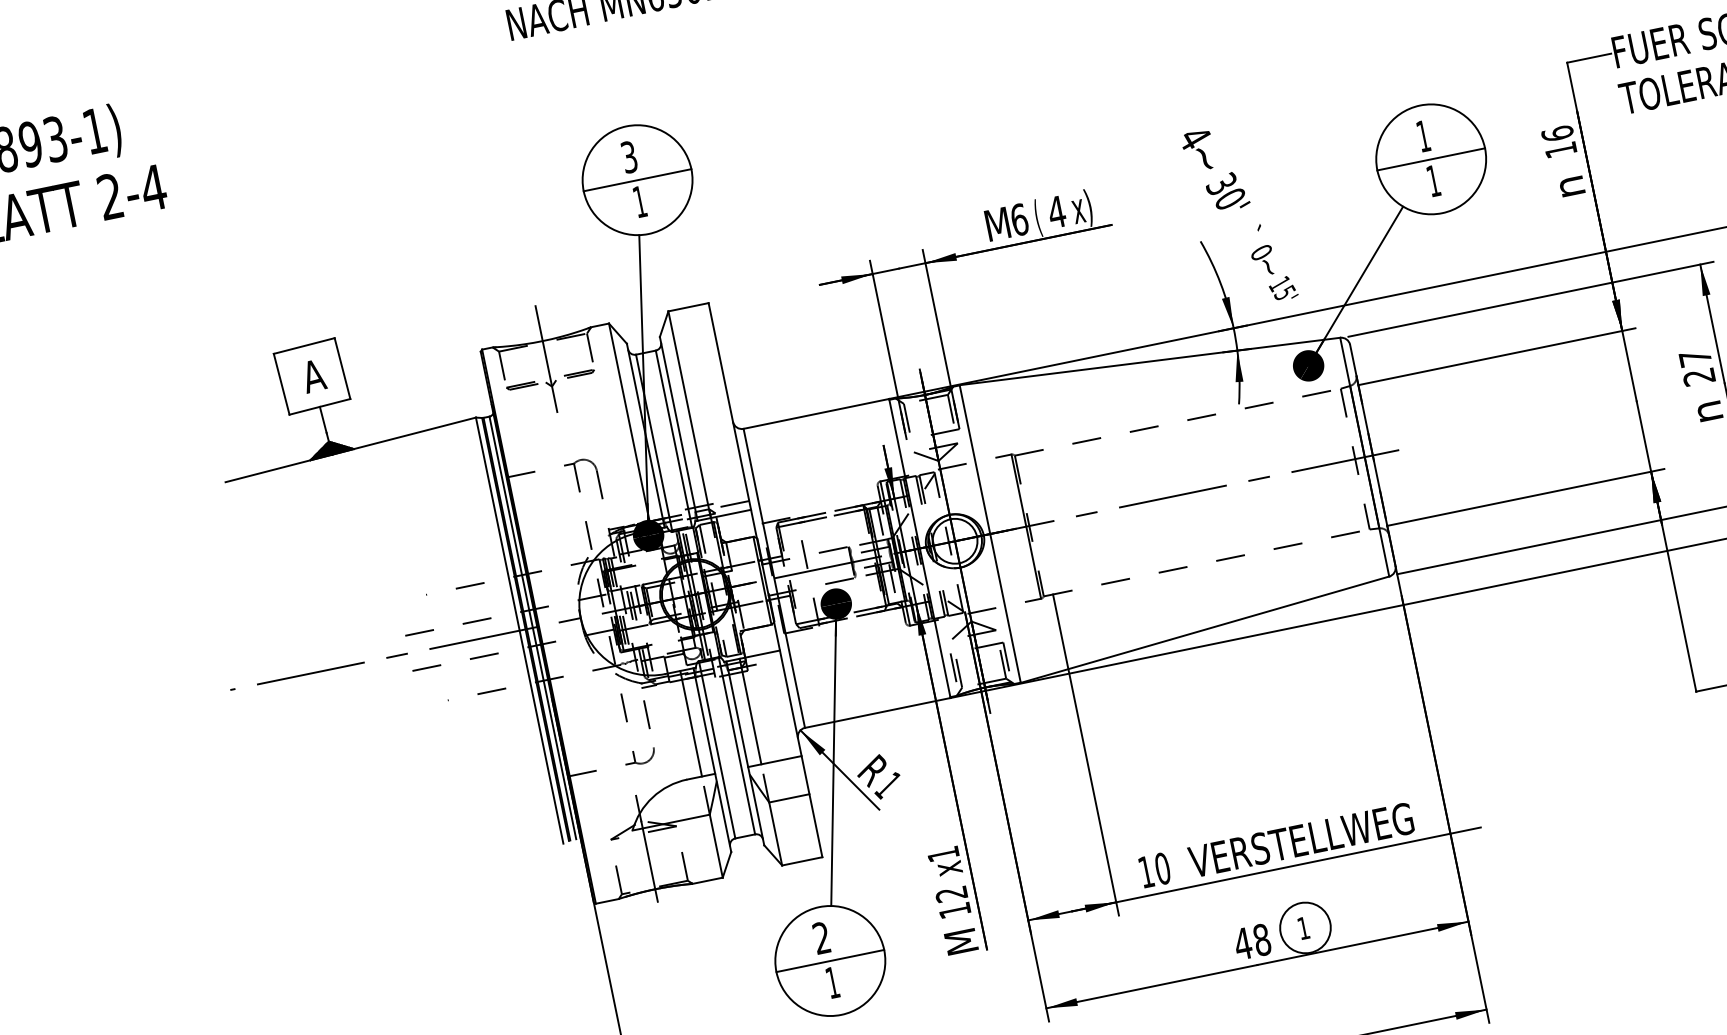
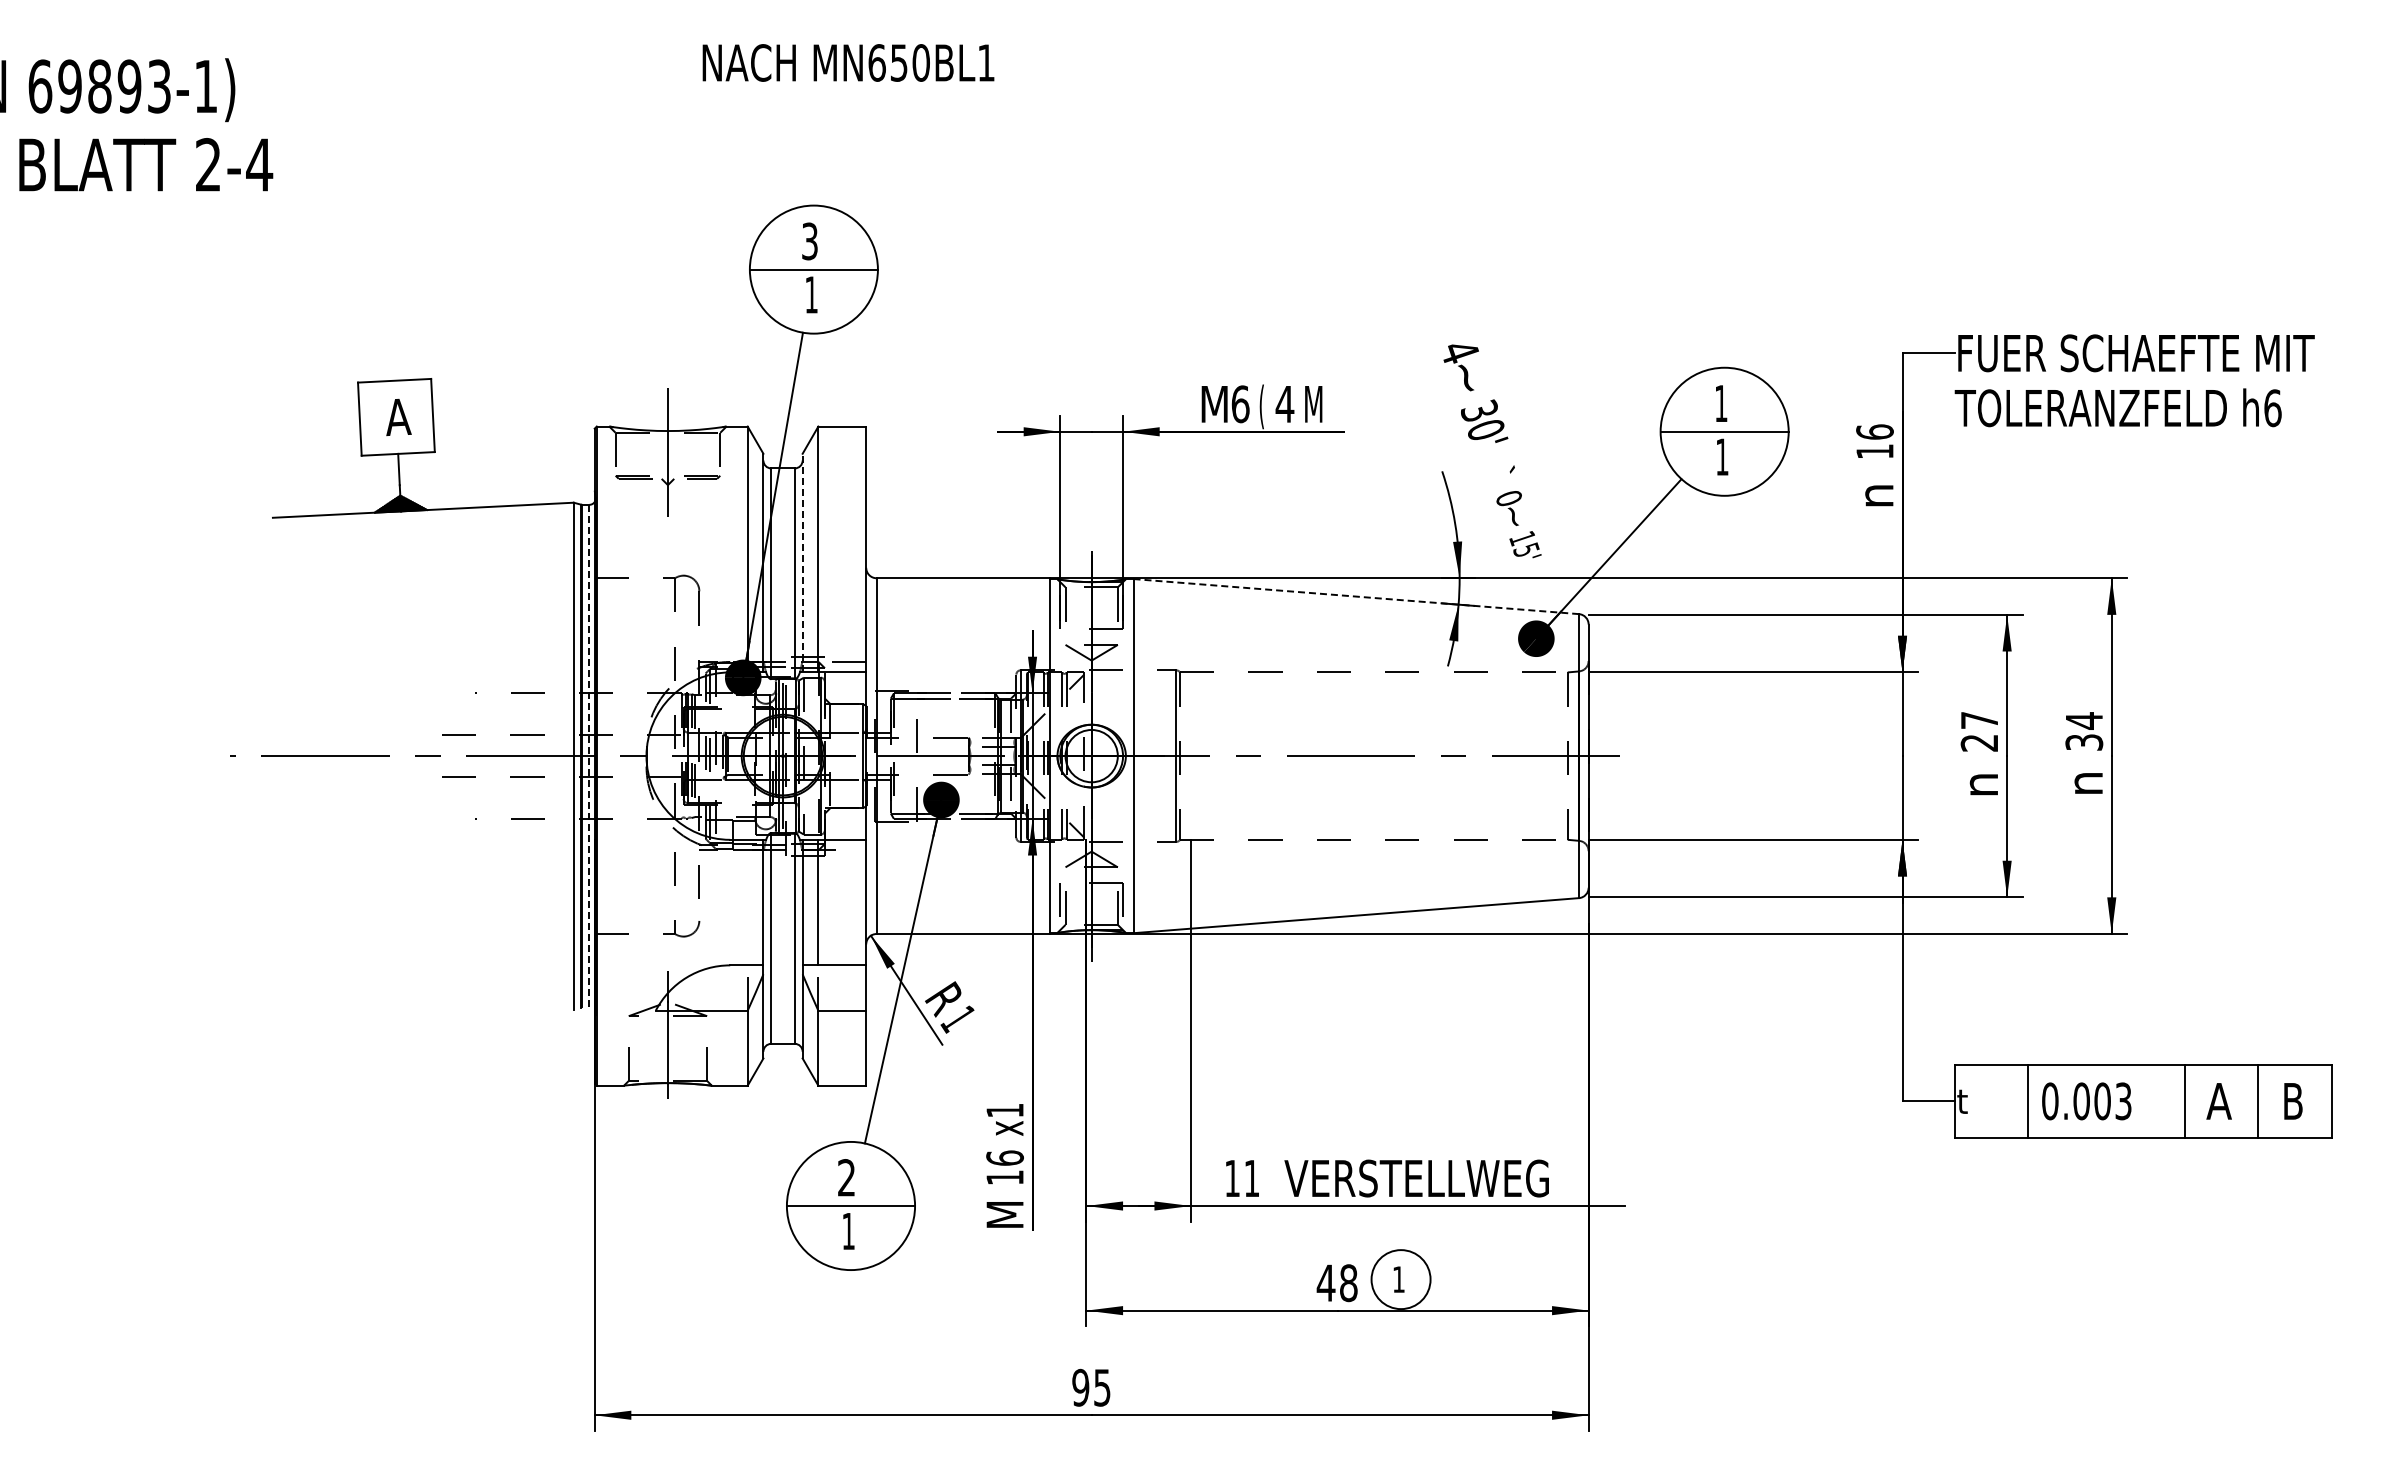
text: (1082, 208) -> (1314, 406), x) -> M
line: (1150, 361) -> (1356, 596), solid -> dashed
line: (678, 428) -> (802, 562), solid -> dashed
line: (532, 628) -> (589, 756), solid -> dashed
line: (690, 723) -> (747, 902), removed
text: (1162, 868) -> (1251, 1178), 10 -> 11
text: (951, 893) -> (1004, 1157), 12 -> 16

